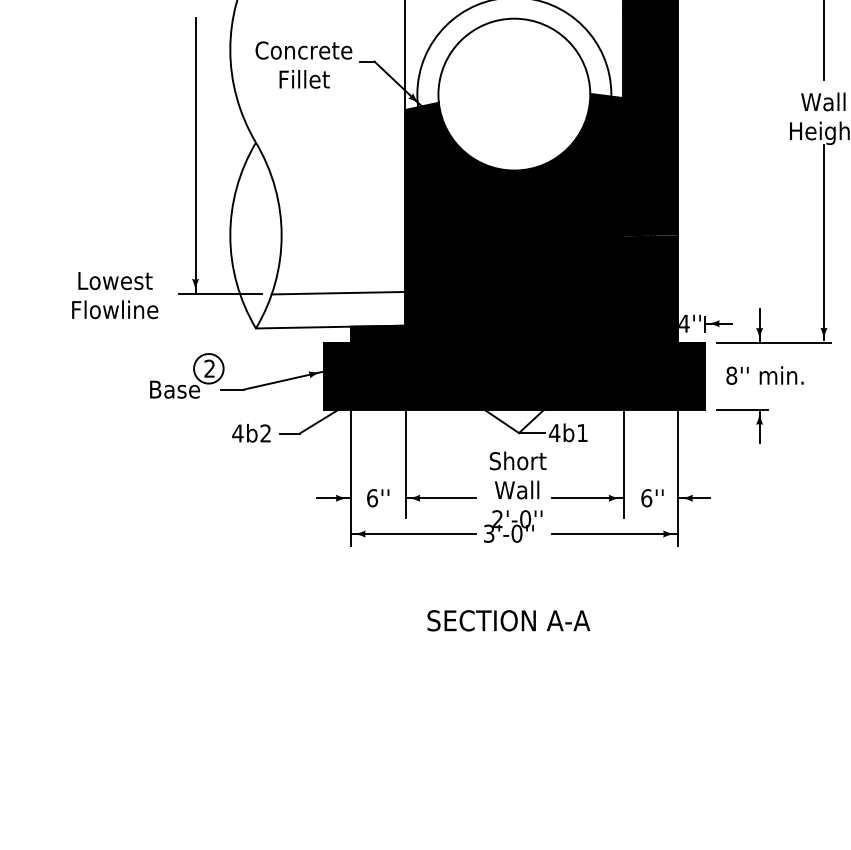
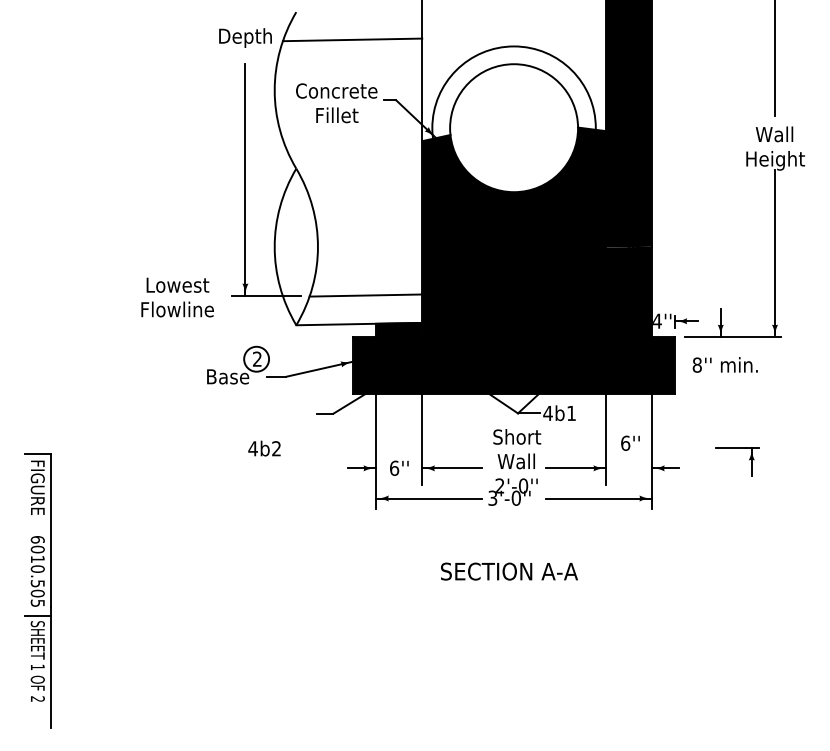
part: (756, 424) -> (749, 460), moved
text: (251, 433) -> (264, 448), moved
text: (652, 497) -> (630, 442), moved

